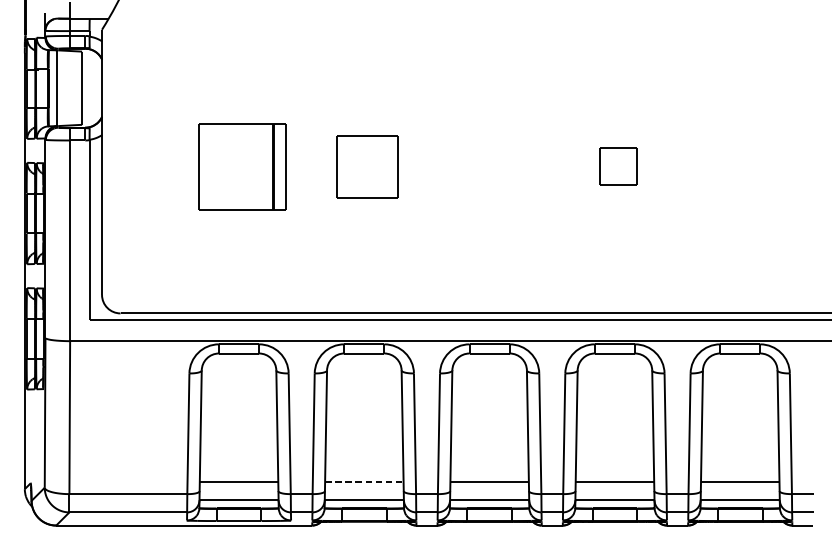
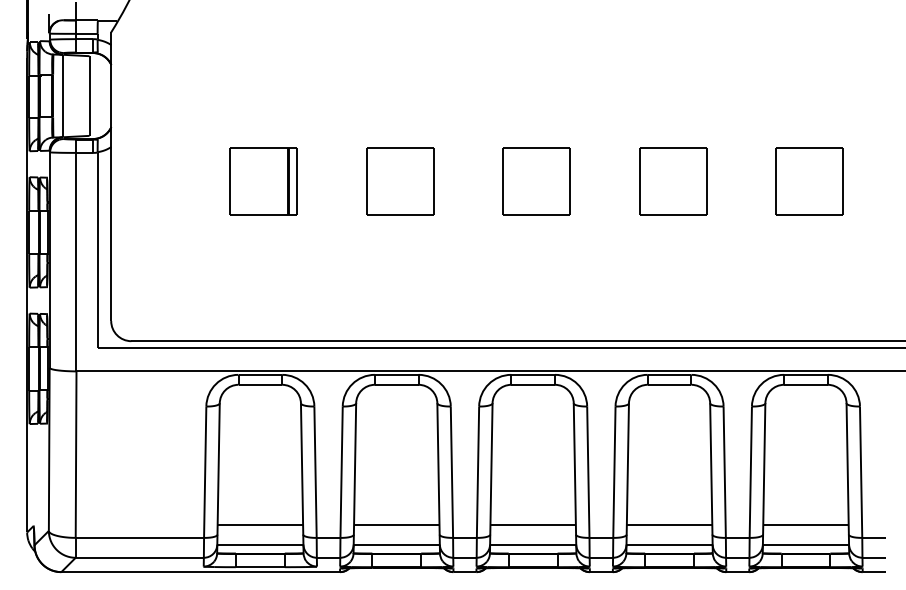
part: (241, 166) -> (263, 181), size x0.71
part: (492, 166) -> (536, 181), added
part: (618, 166) -> (673, 181), size x1.67
part: (743, 166) -> (809, 181), added
line: (364, 481) -> (396, 524), dashed -> solid

